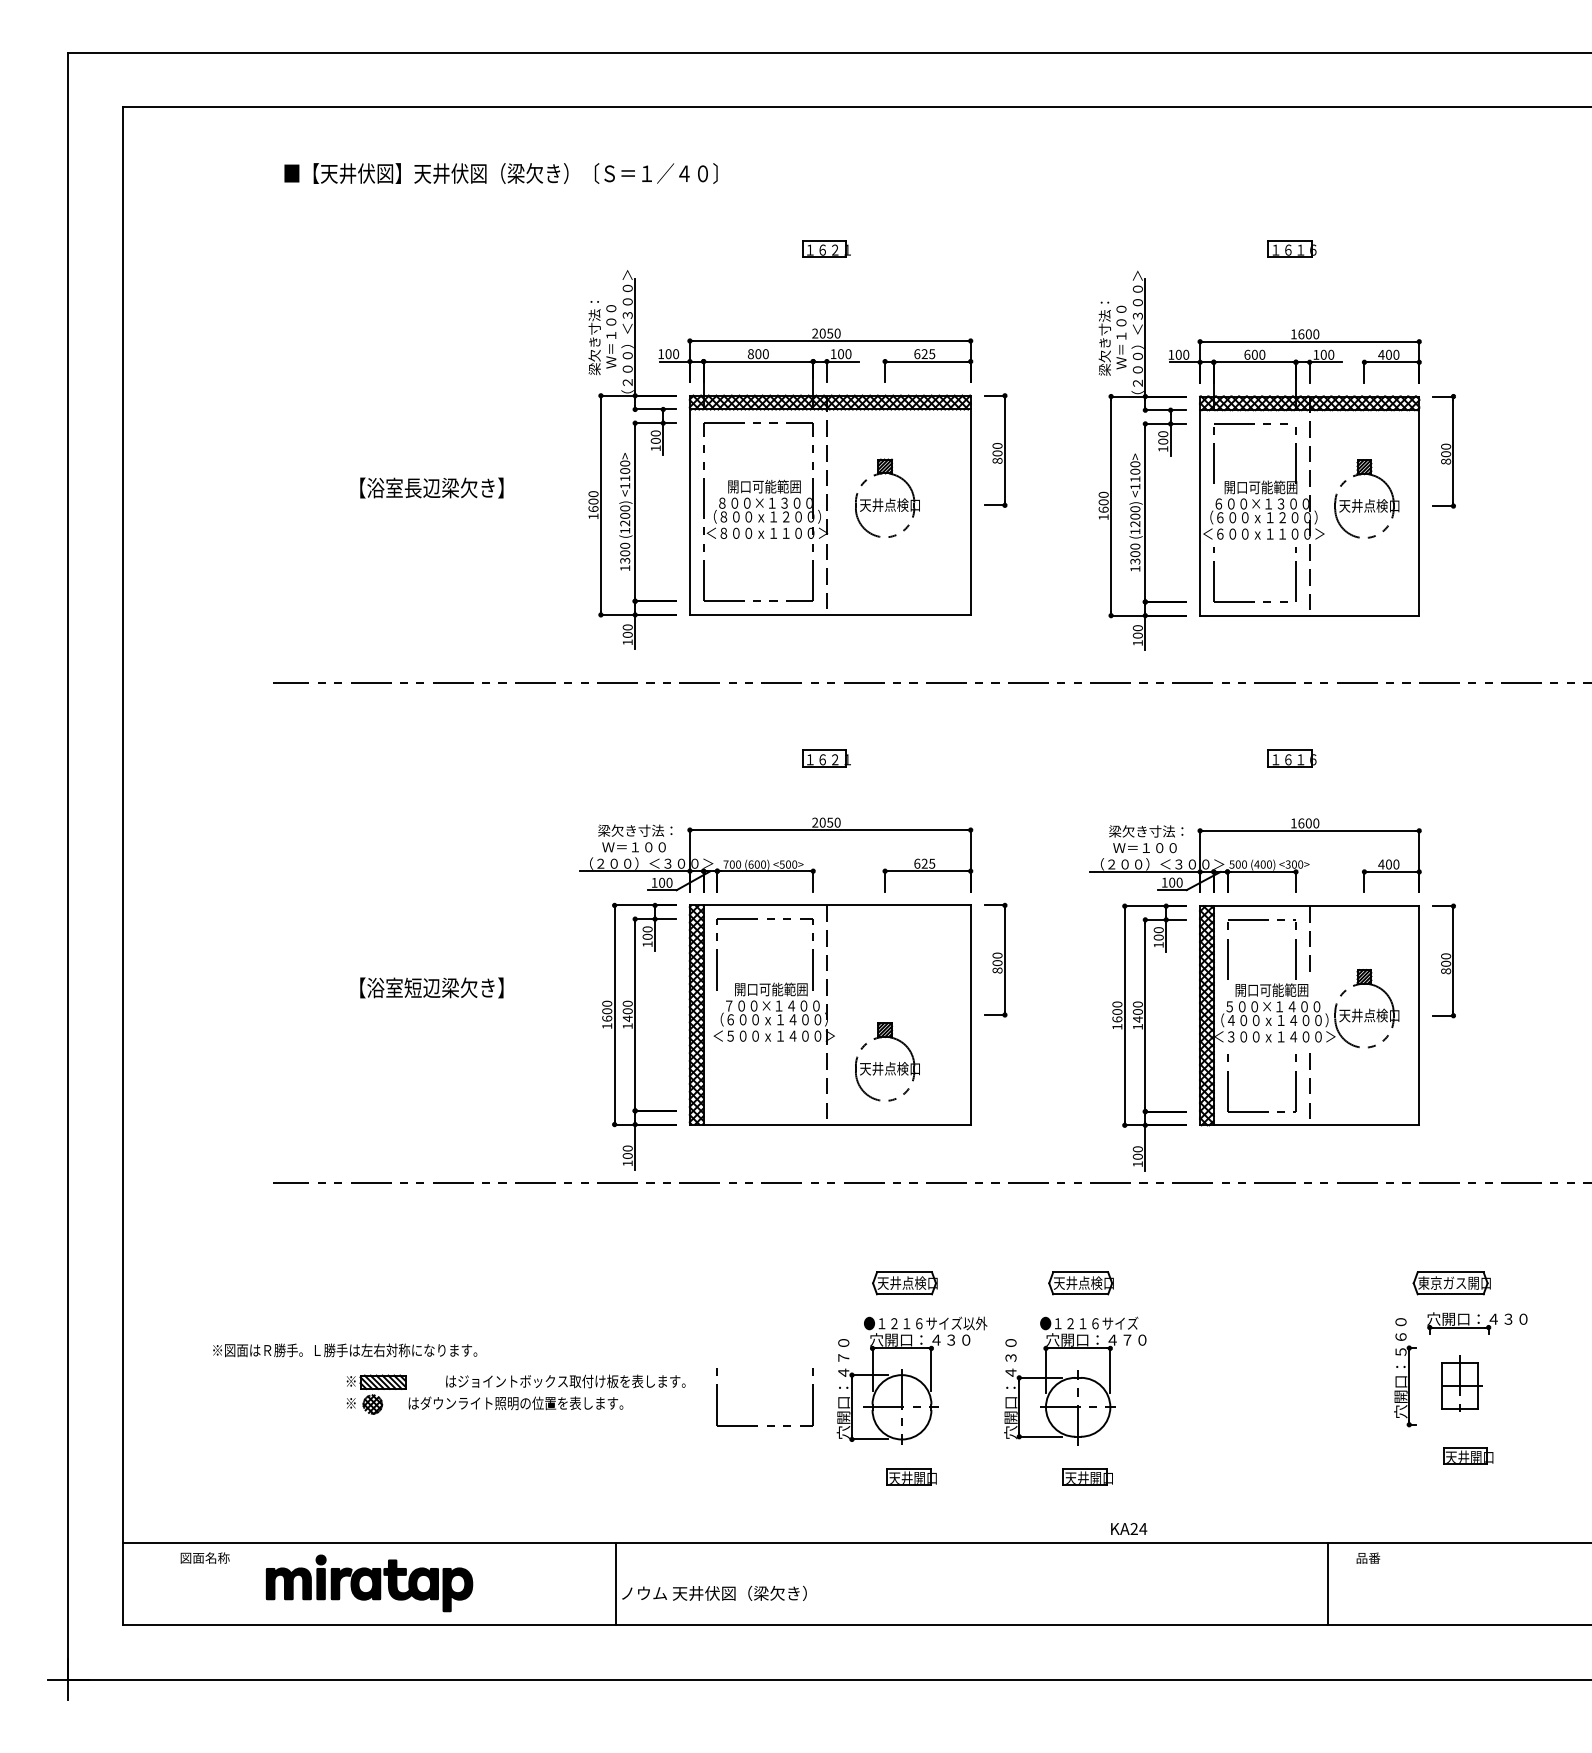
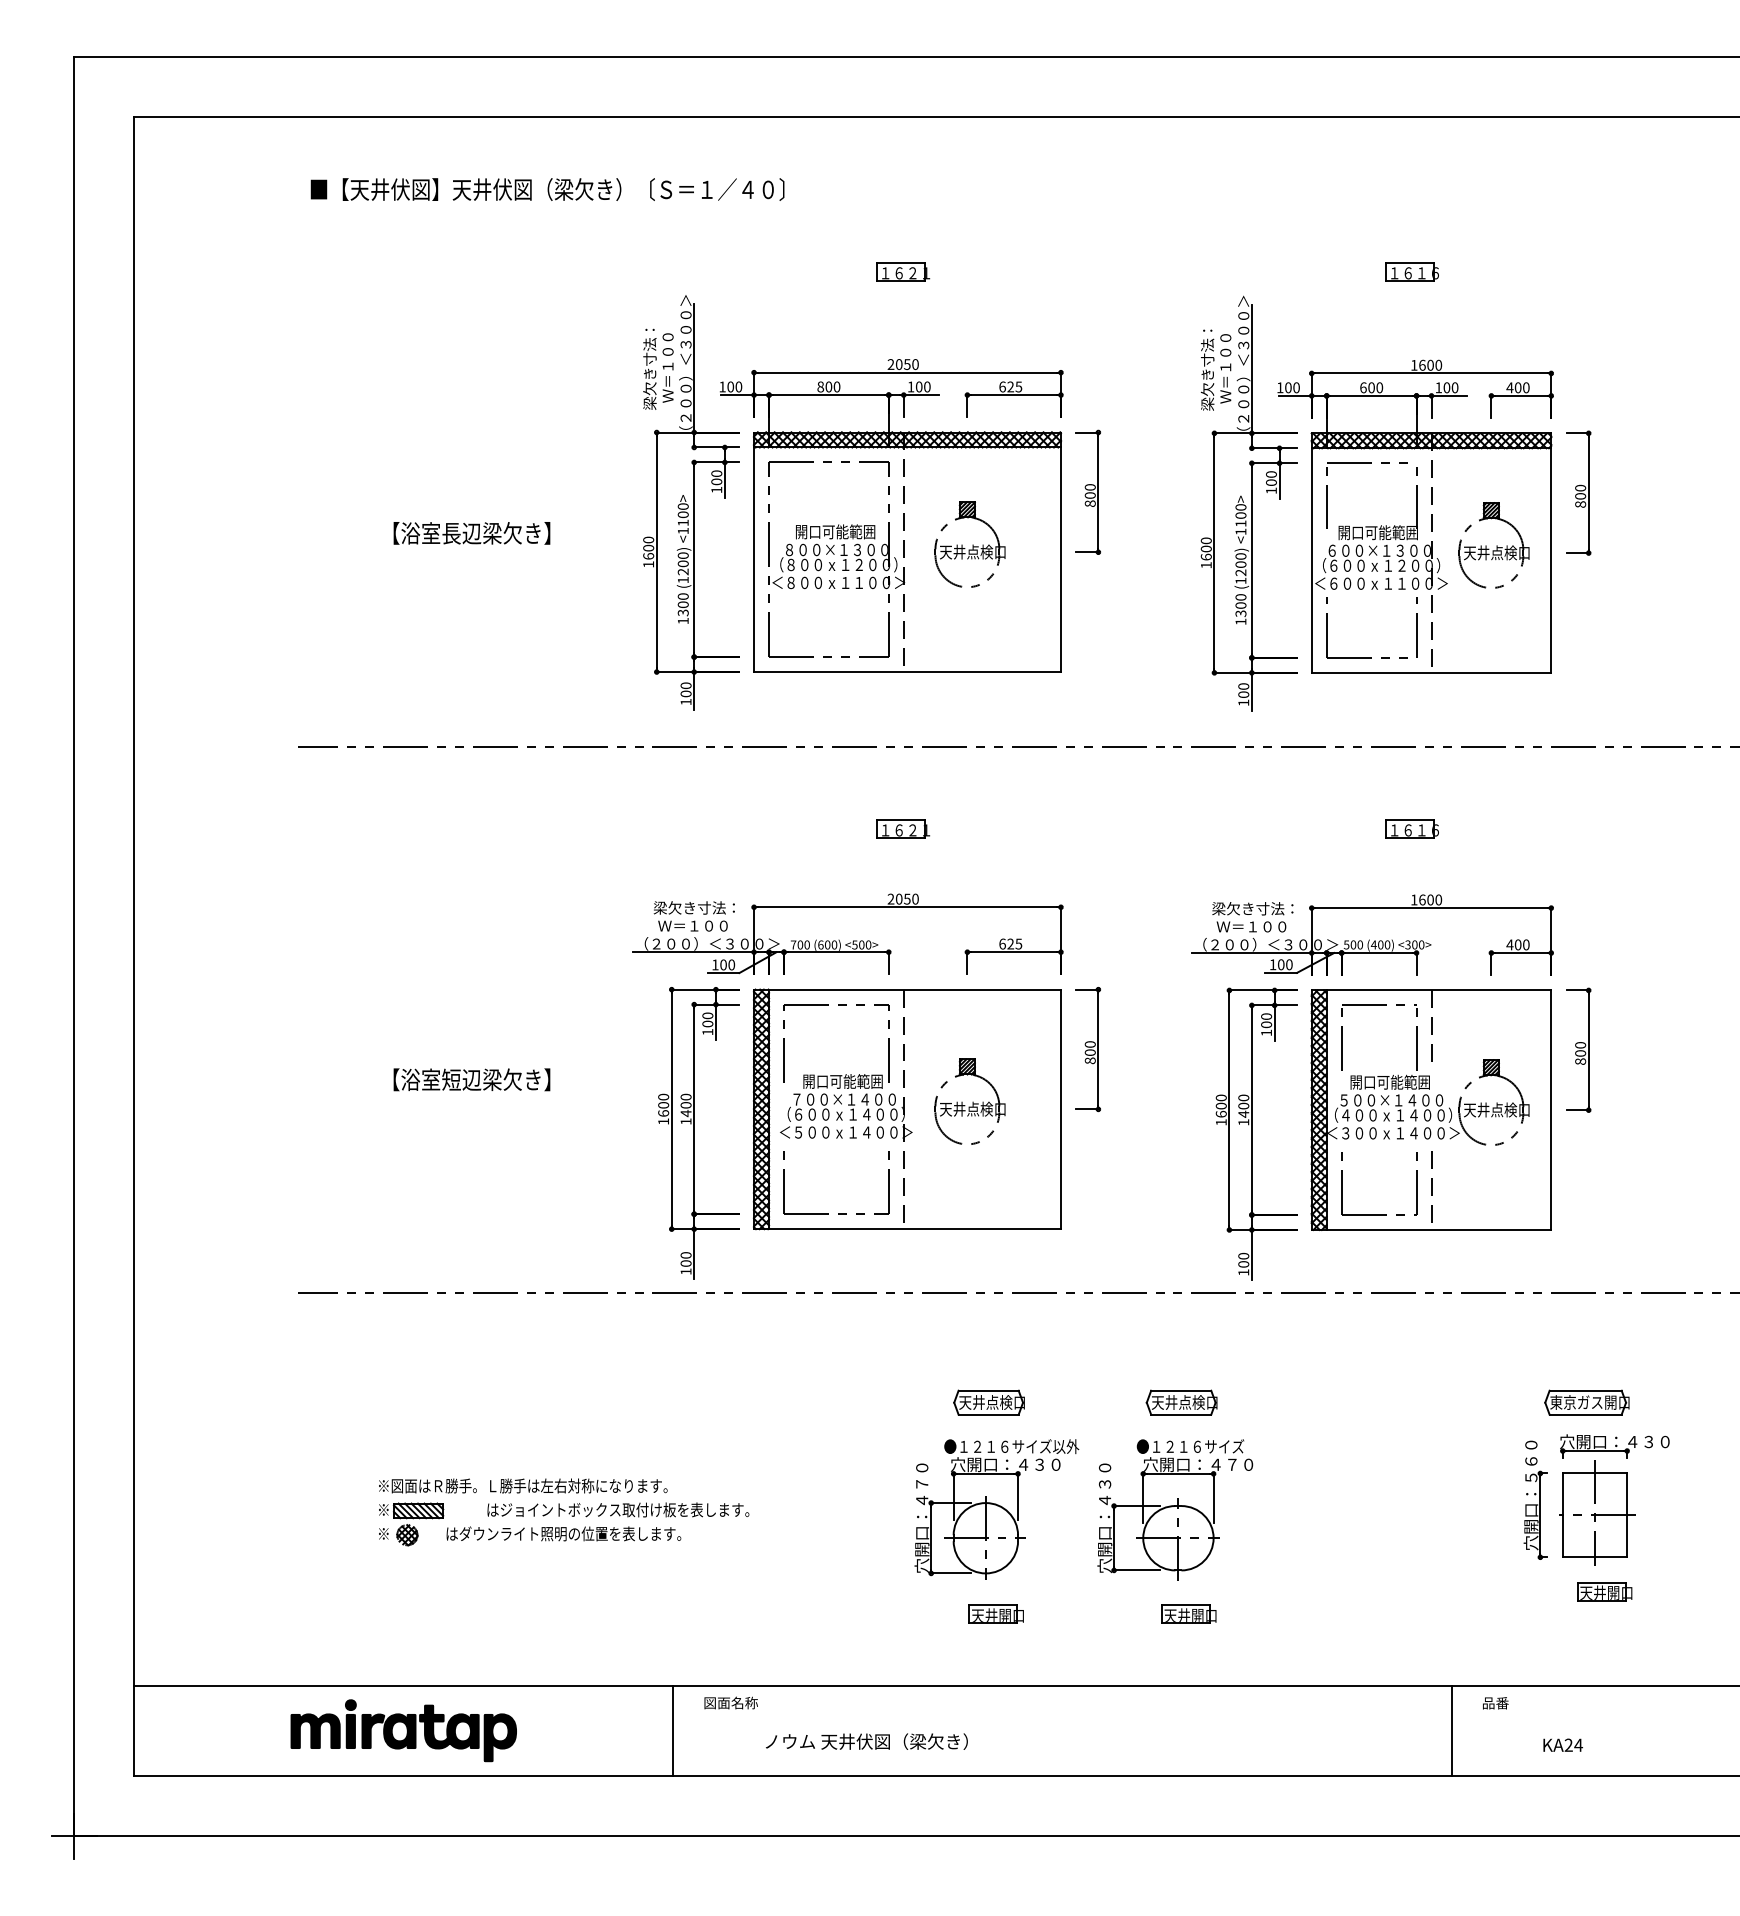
part: (887, 1061) -> (969, 1101), moved
text: (345, 1349) -> (523, 1485), moved
part: (1461, 1383) -> (1597, 1512), size x1.67
part: (767, 1424) -> (838, 1213), moved
text: (1128, 1528) -> (1562, 1744), moved
text: (204, 1557) -> (730, 1702), moved
text: (714, 1593) -> (866, 1741), moved

